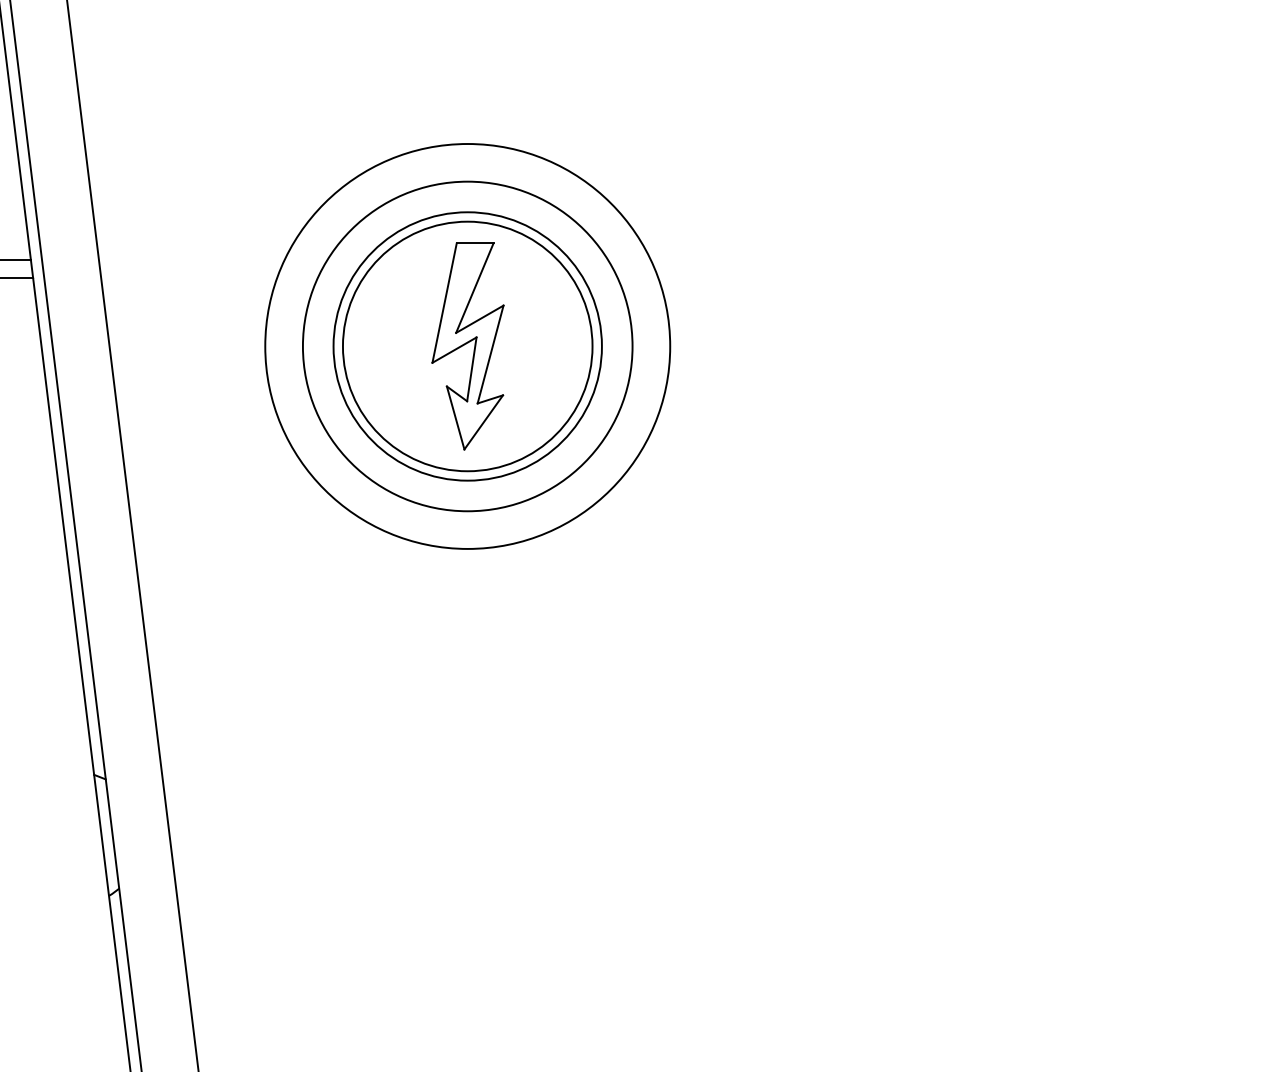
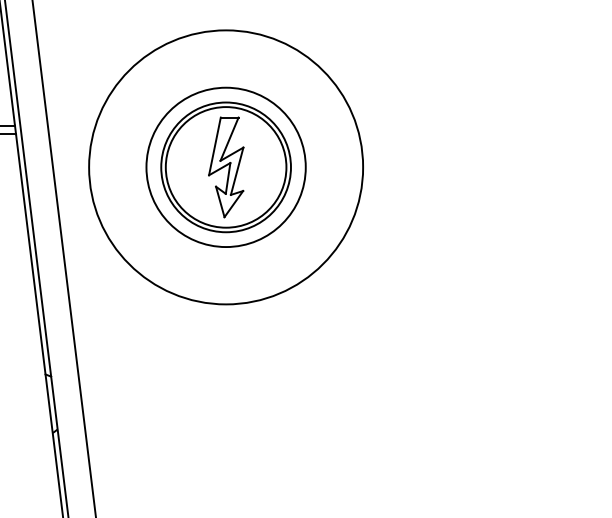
circle: (466, 346) -> (225, 167), size x1.4

